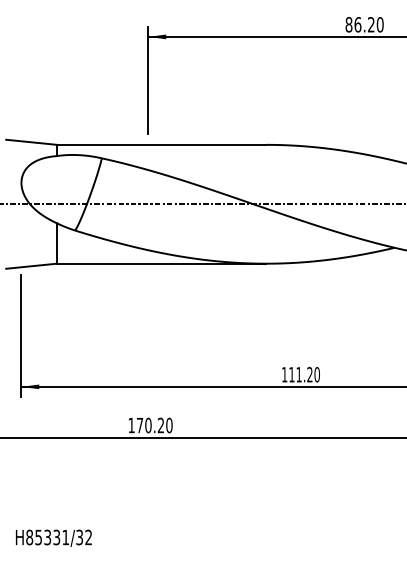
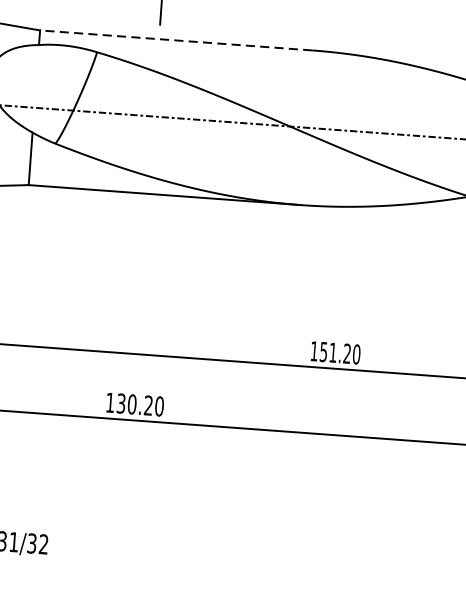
line: (161, 144) -> (176, 39), solid -> dashed
text: (291, 374) -> (323, 351), 111.20 -> 151.20
text: (139, 425) -> (120, 403), 170.20 -> 130.20

